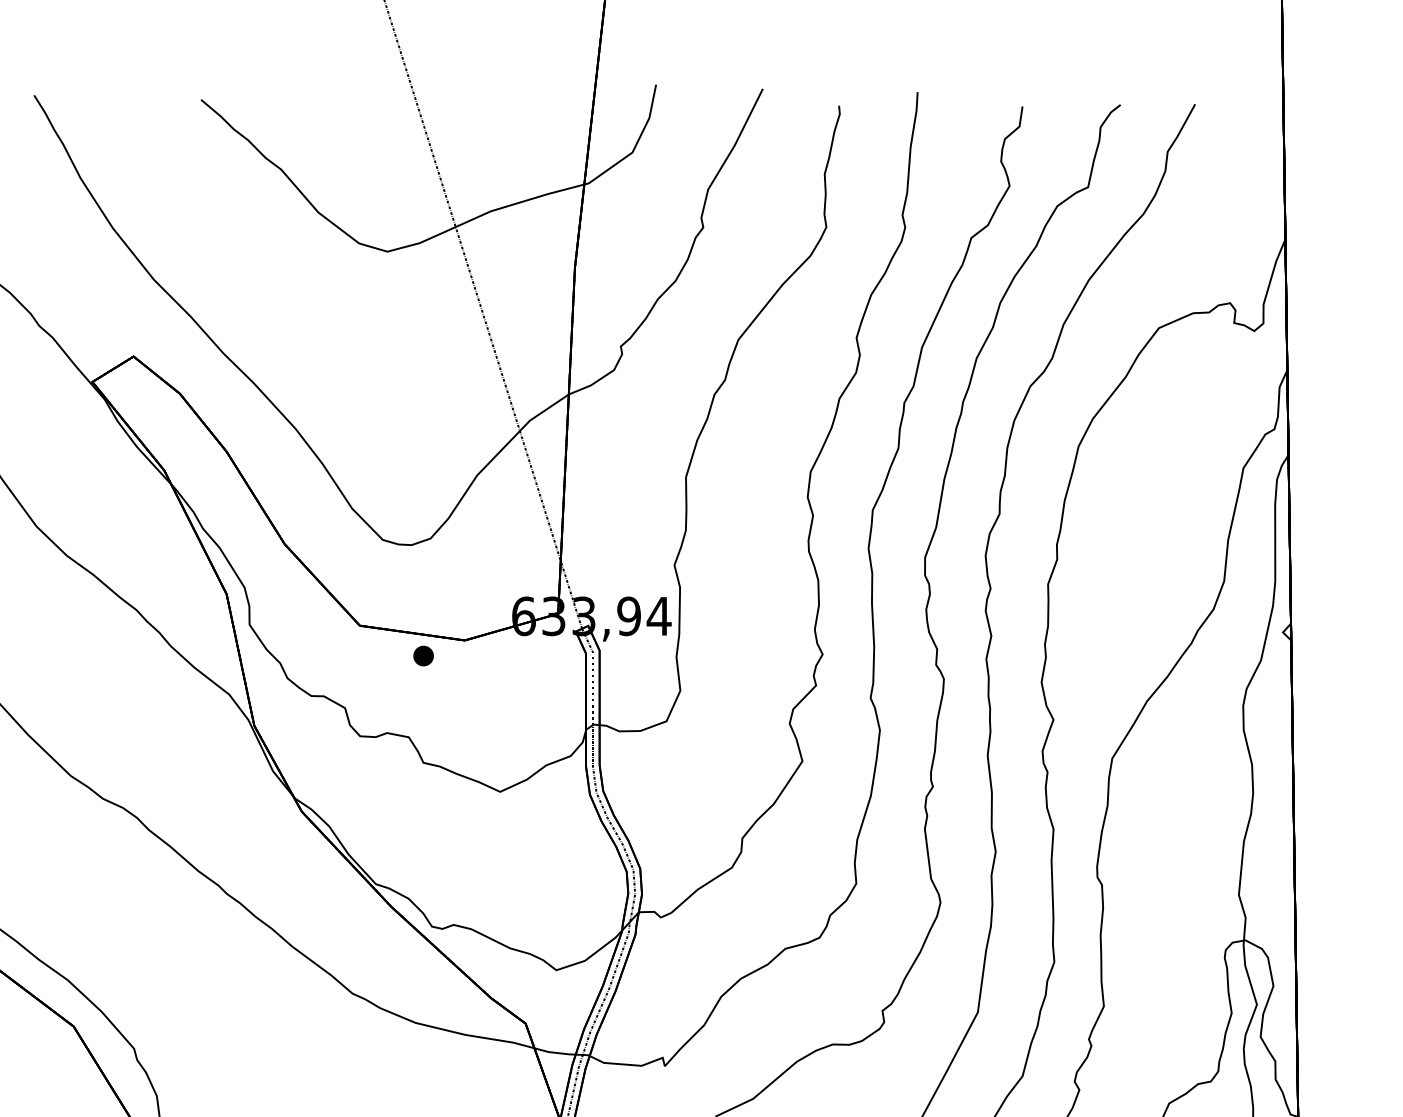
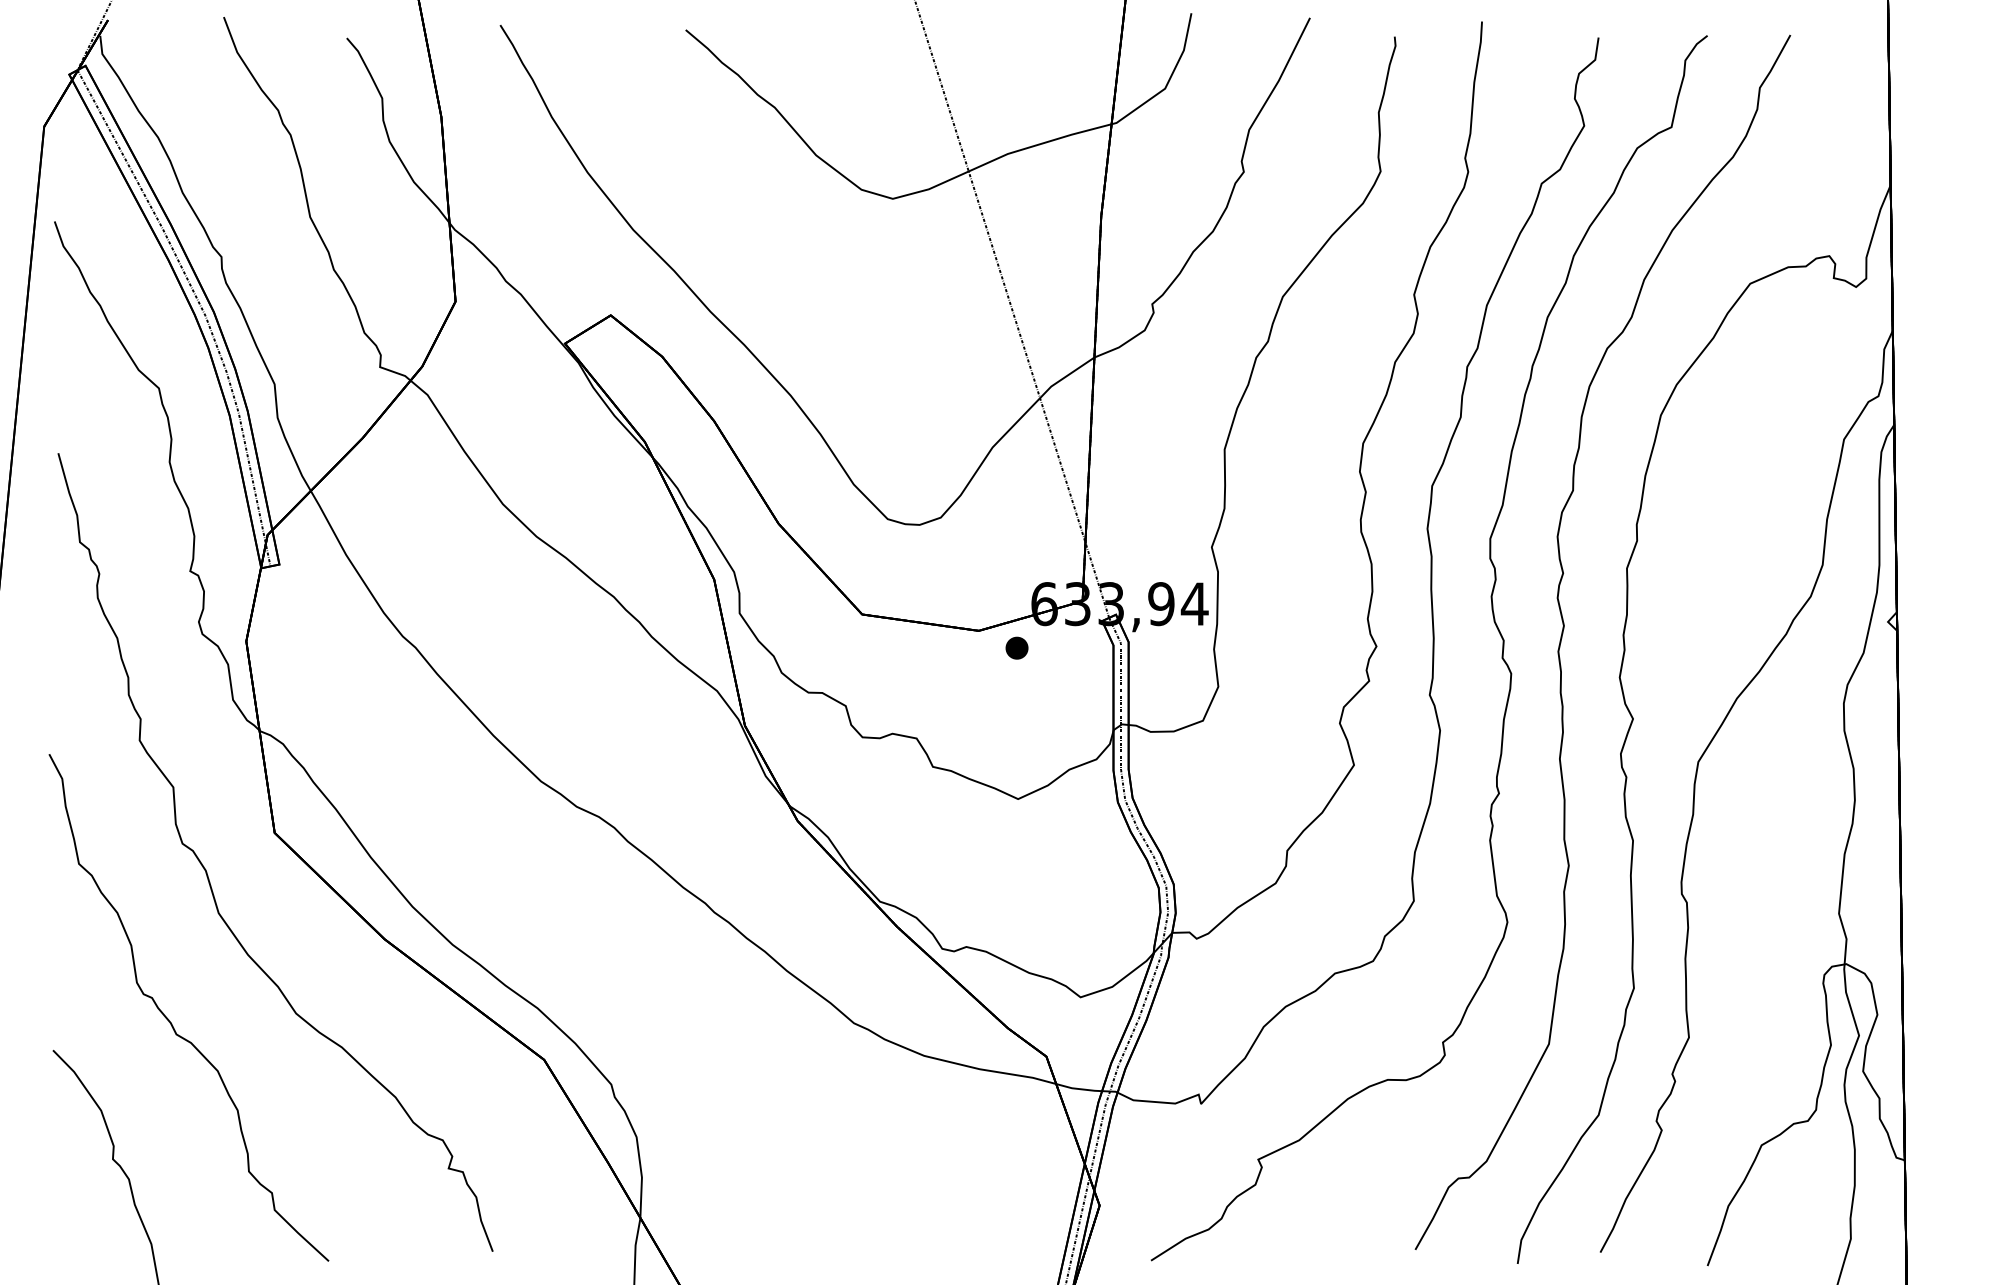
part: (423, 655) -> (1016, 647), moved

